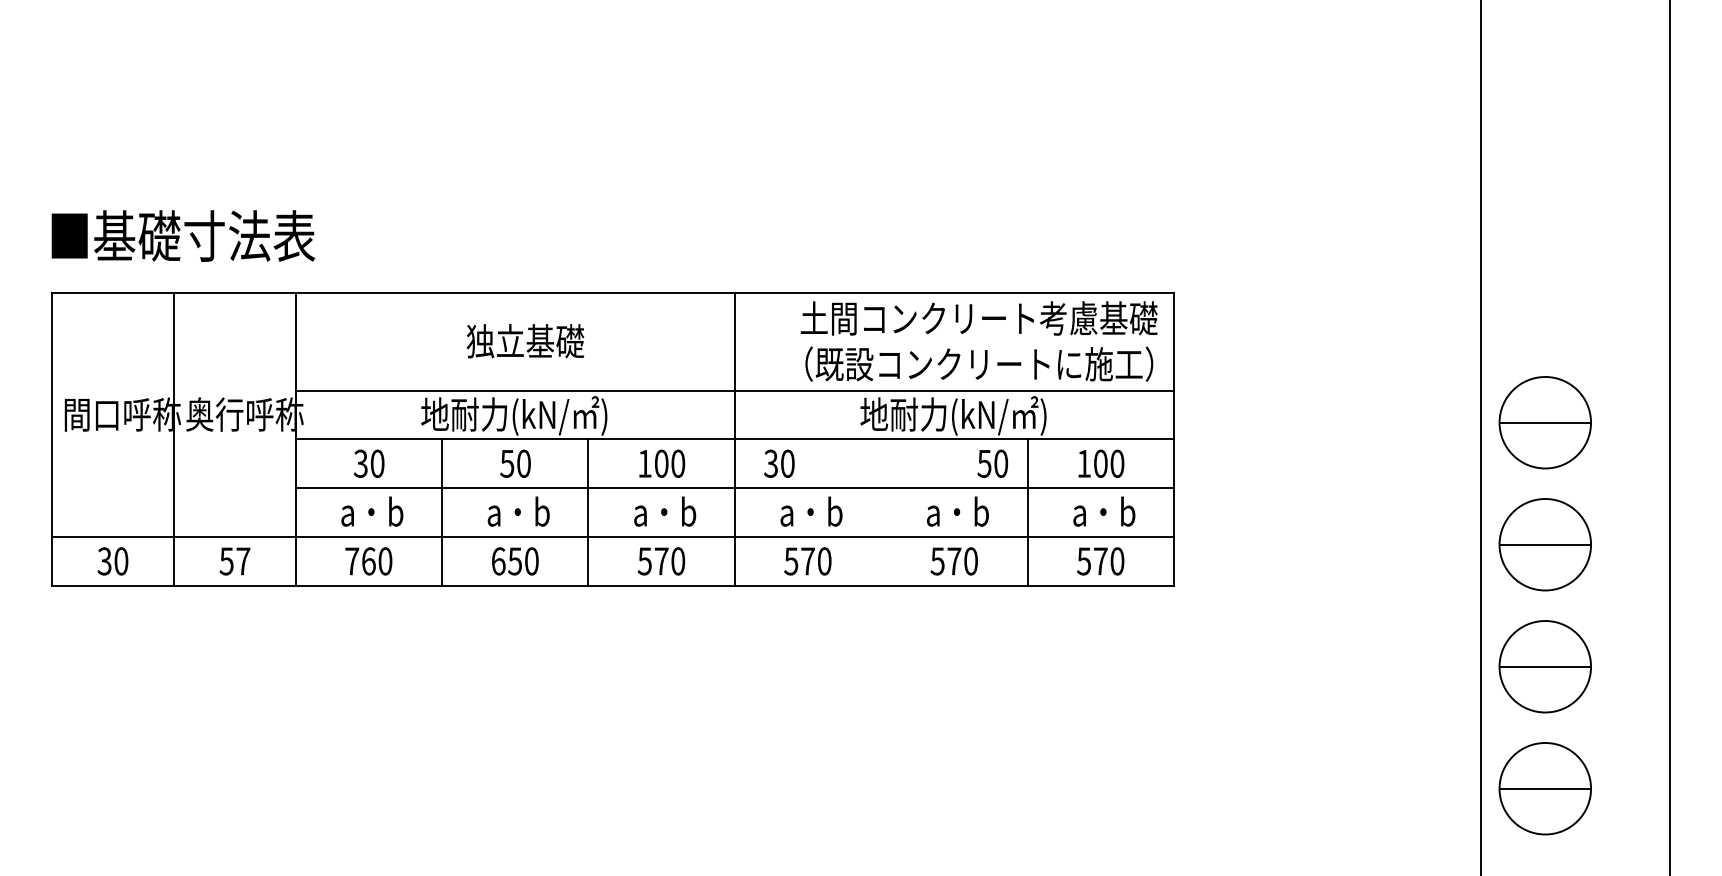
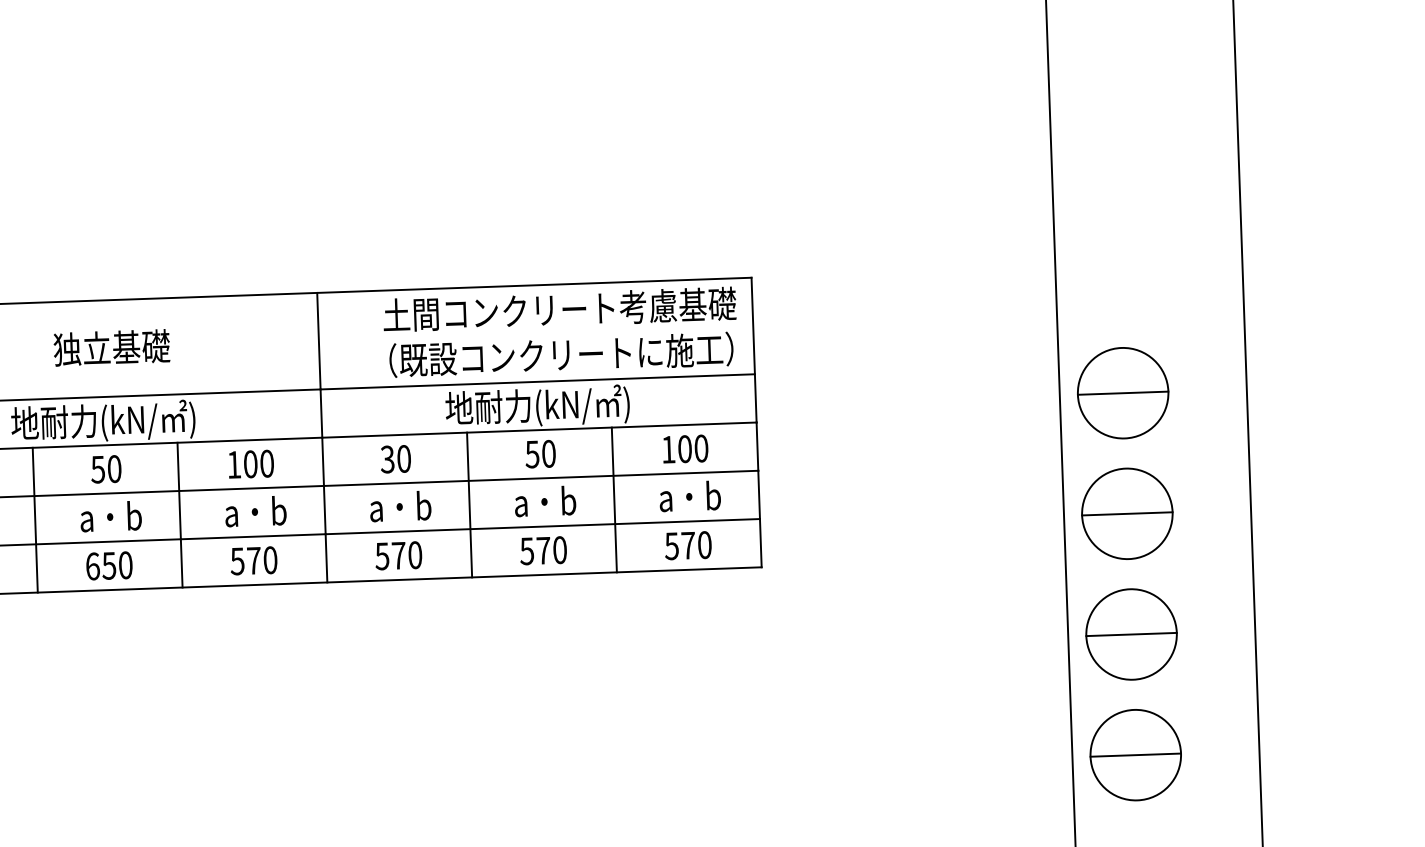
text: (779, 463) -> (395, 458), moved
text: (992, 463) -> (540, 453), moved
line: (881, 512) -> (469, 504), added

